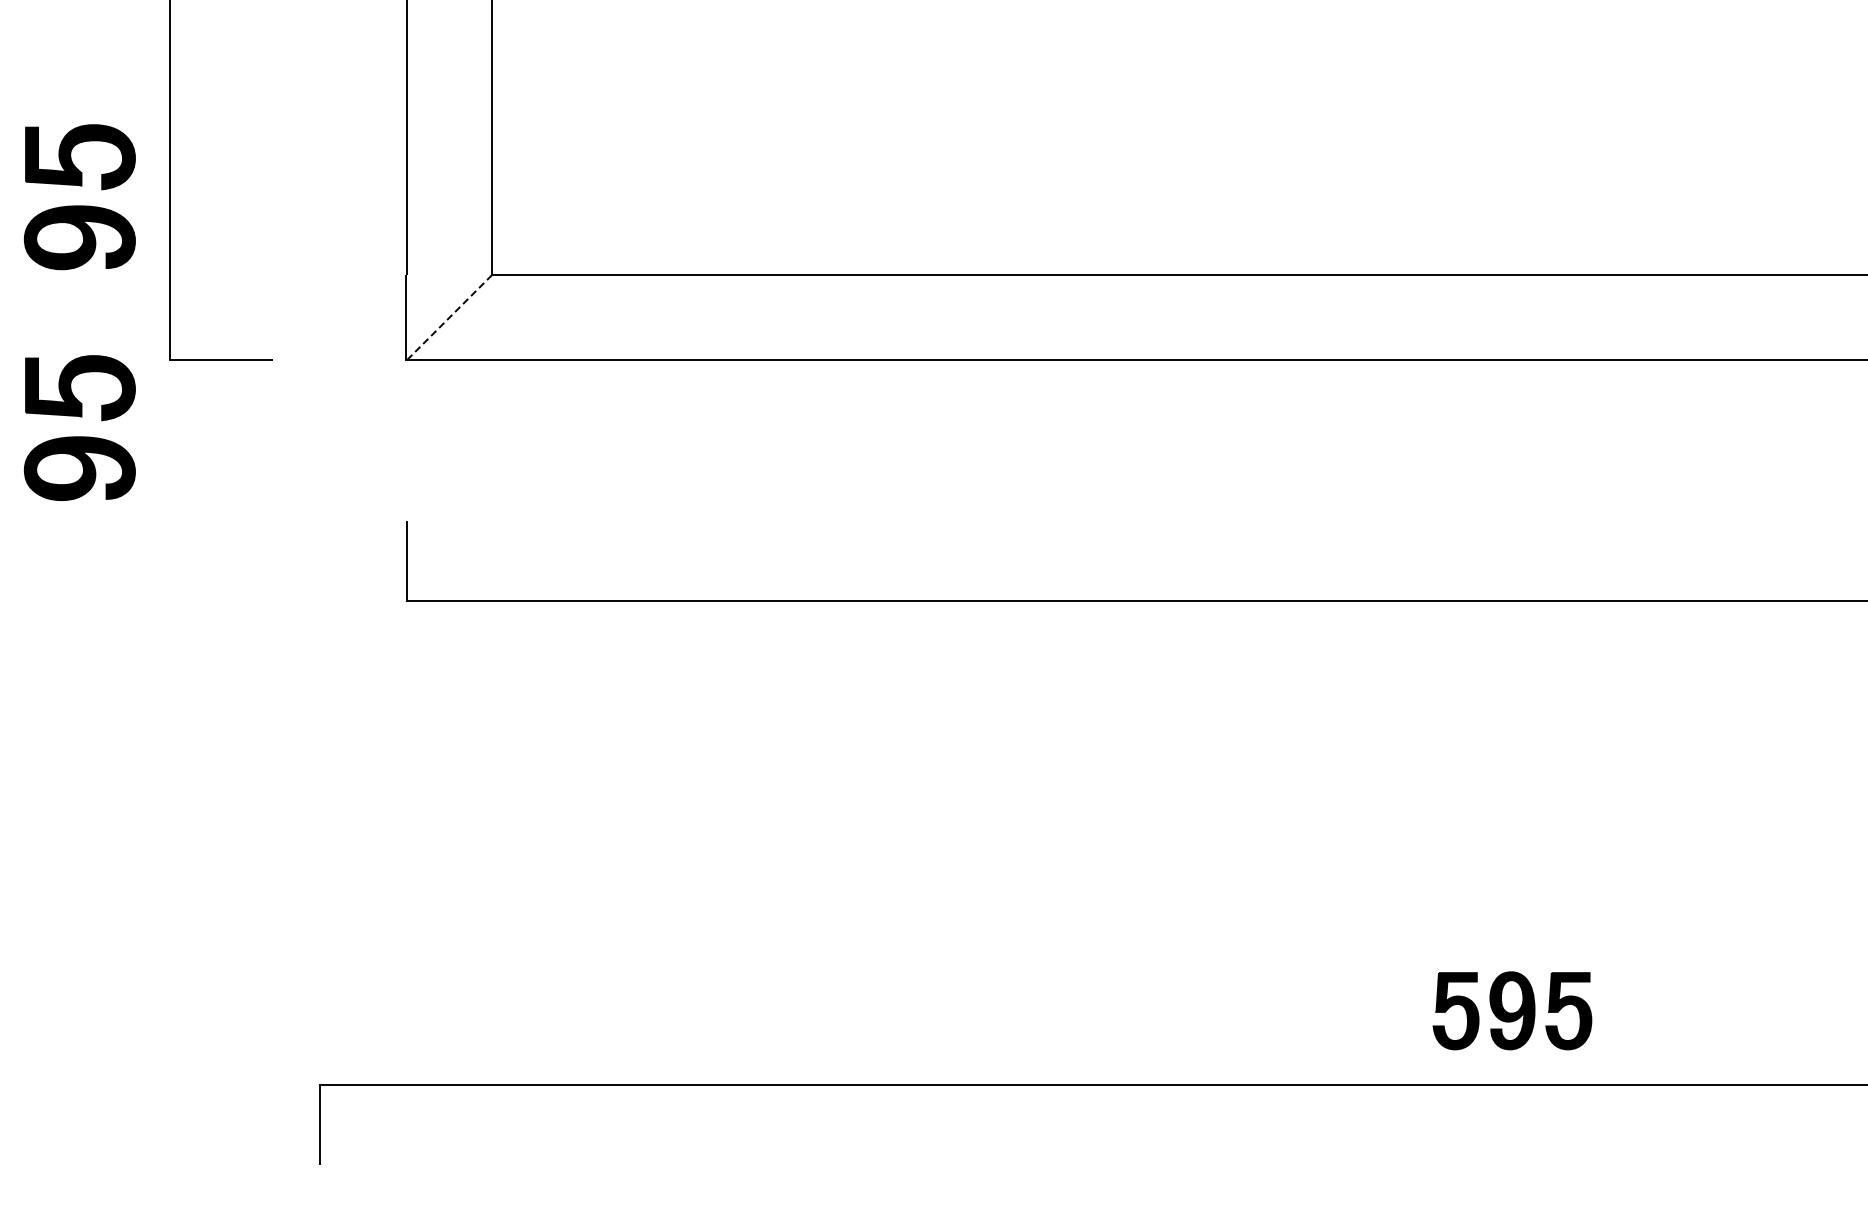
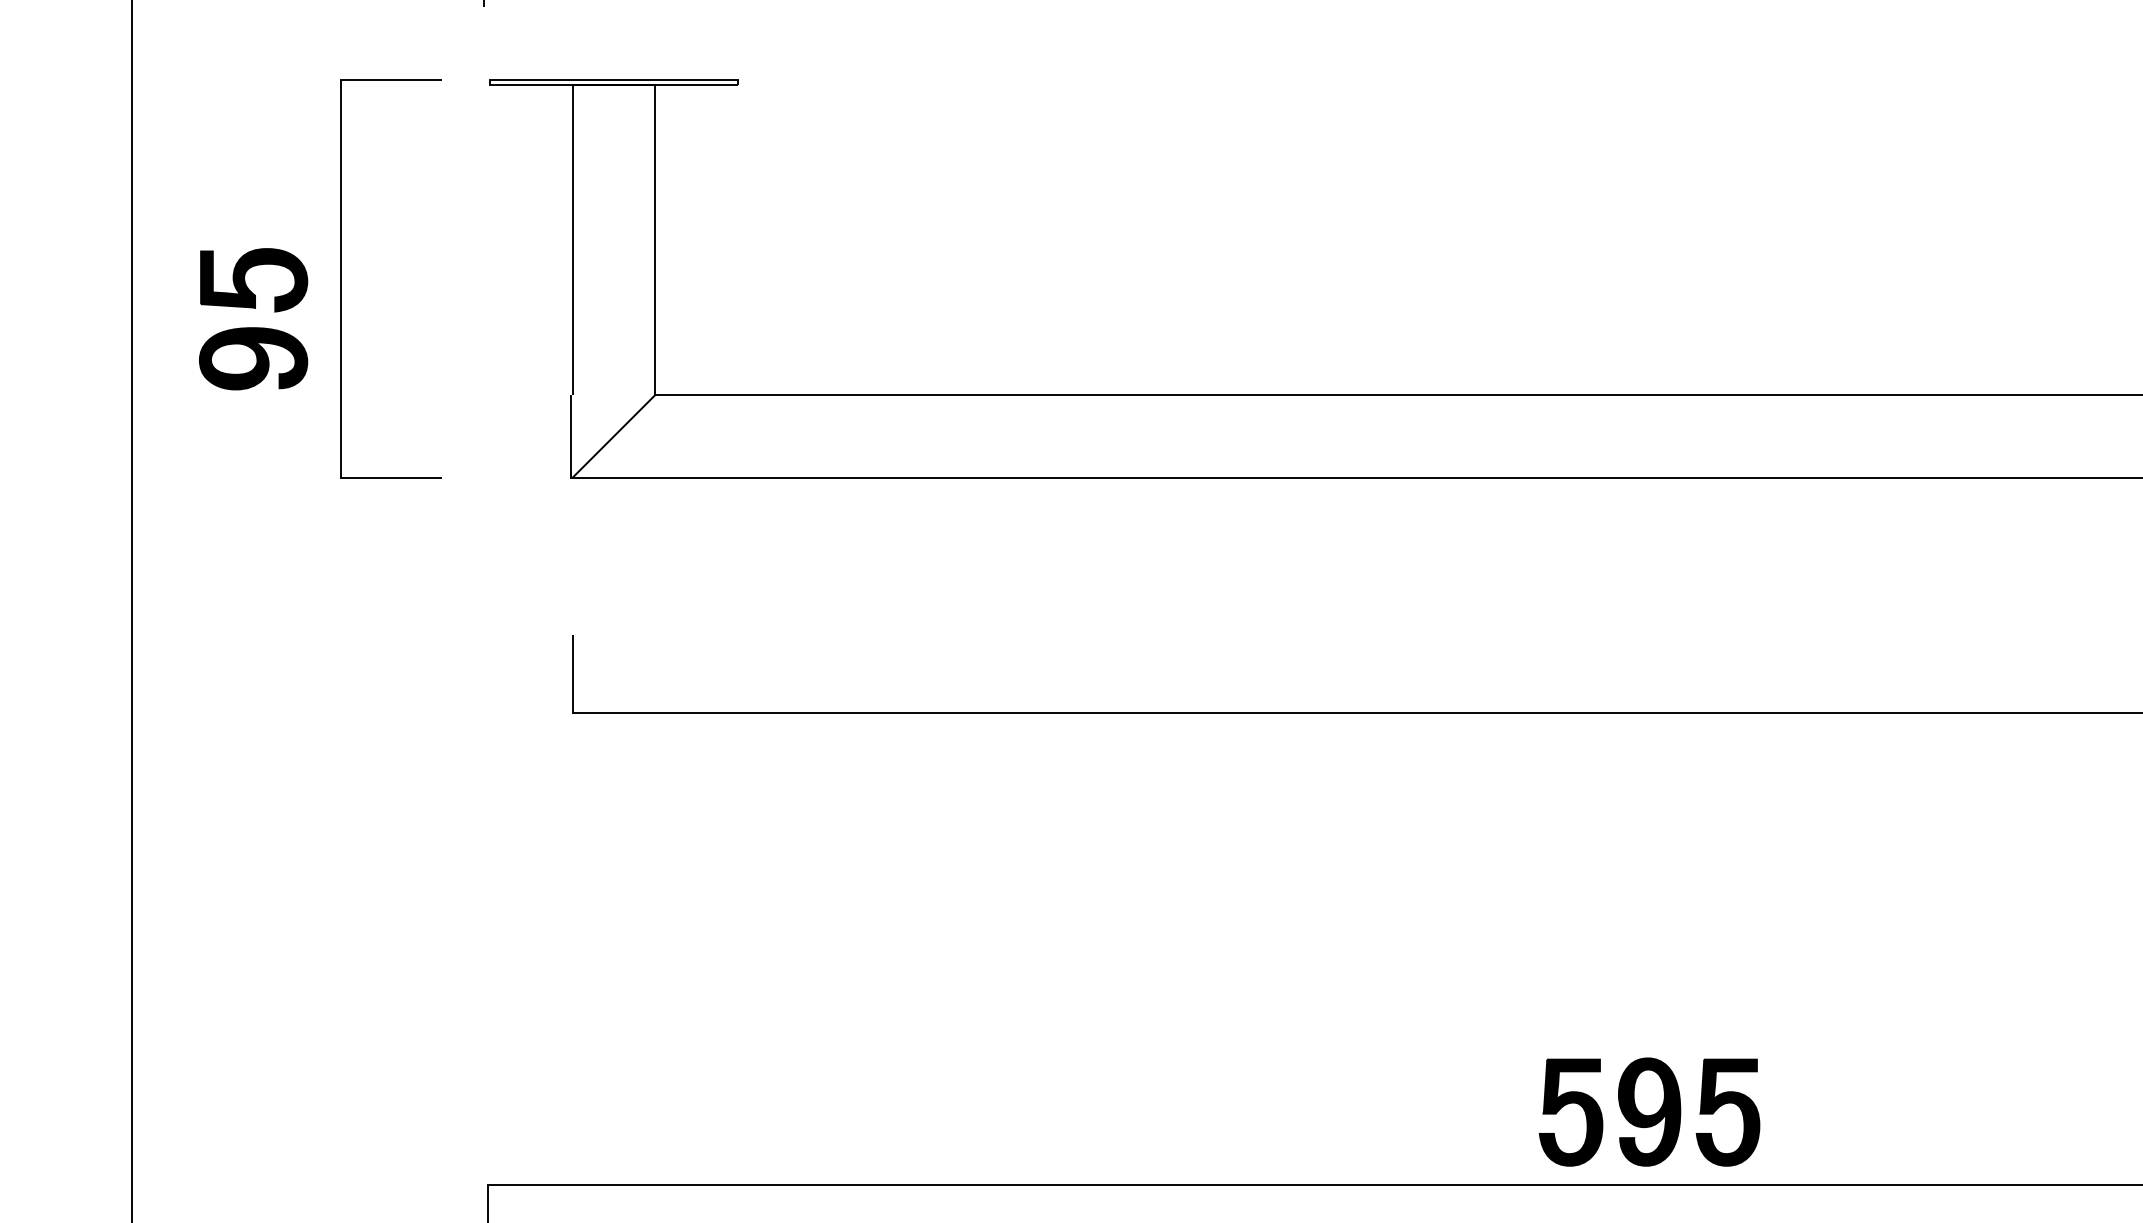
line: (449, 317) -> (613, 436), dashed -> solid
part: (79, 436) -> (253, 552), removed
part: (1512, 1010) -> (1649, 1111), size x1.43

